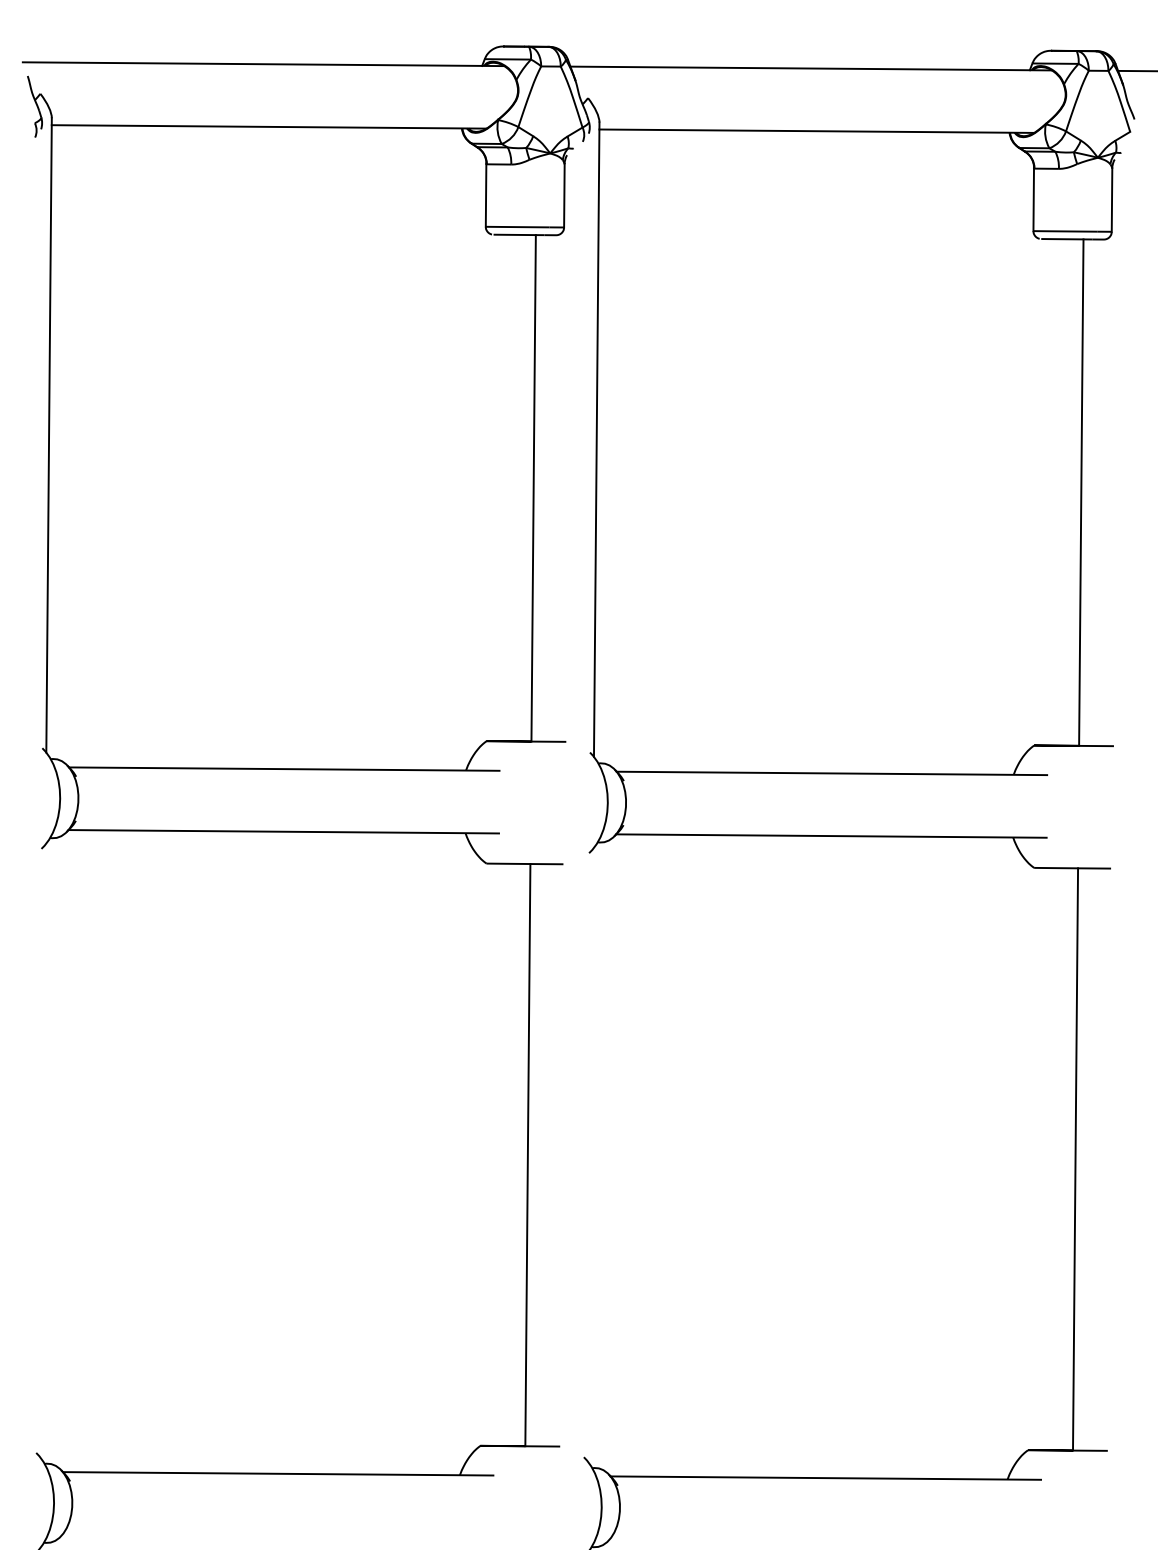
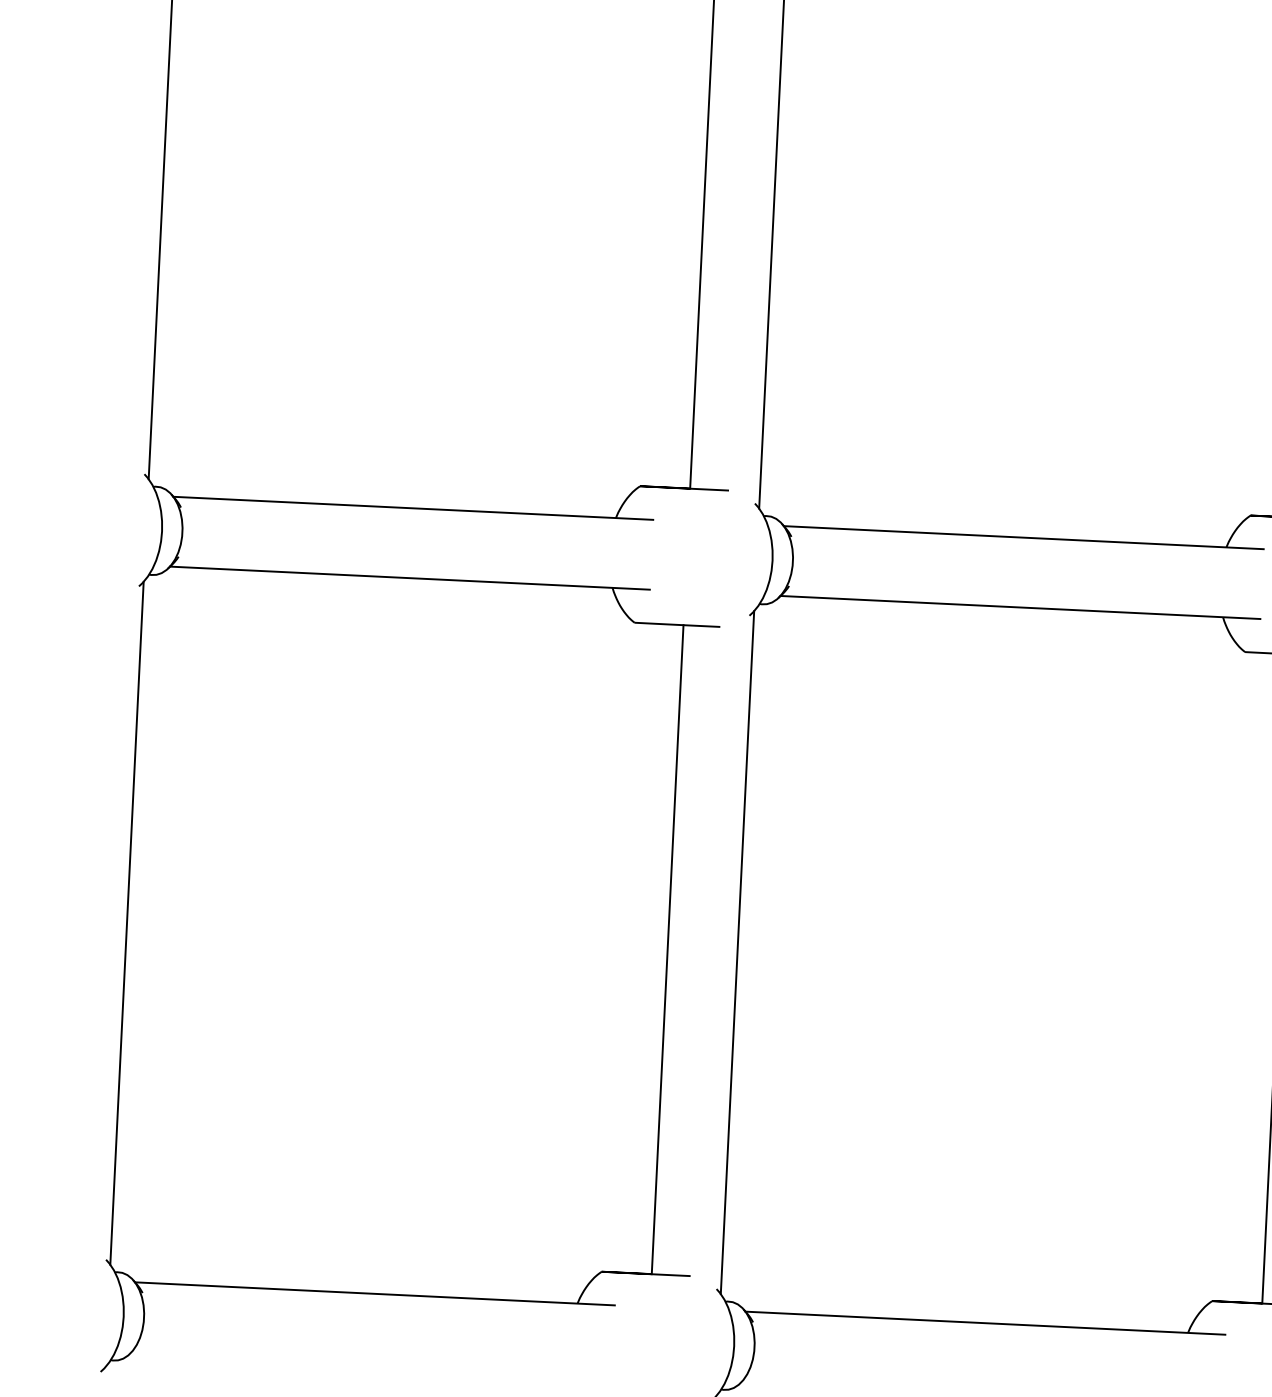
line: (42, 1150) -> (126, 922), added
line: (590, 1154) -> (737, 951), added

